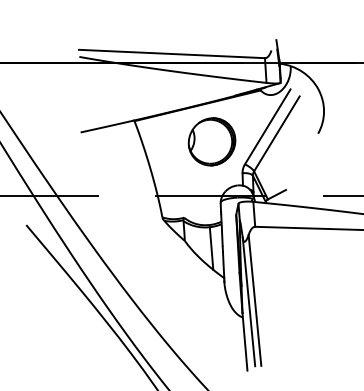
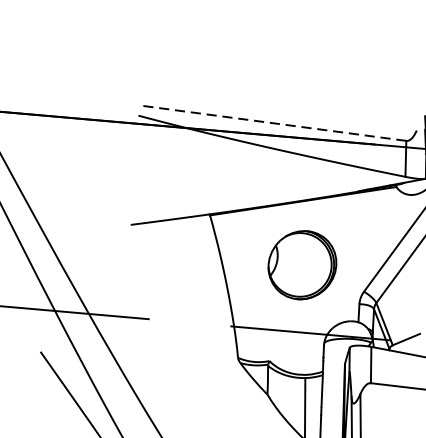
line: (171, 53) -> (271, 122), solid -> dashed
part: (211, 141) -> (301, 264), moved

